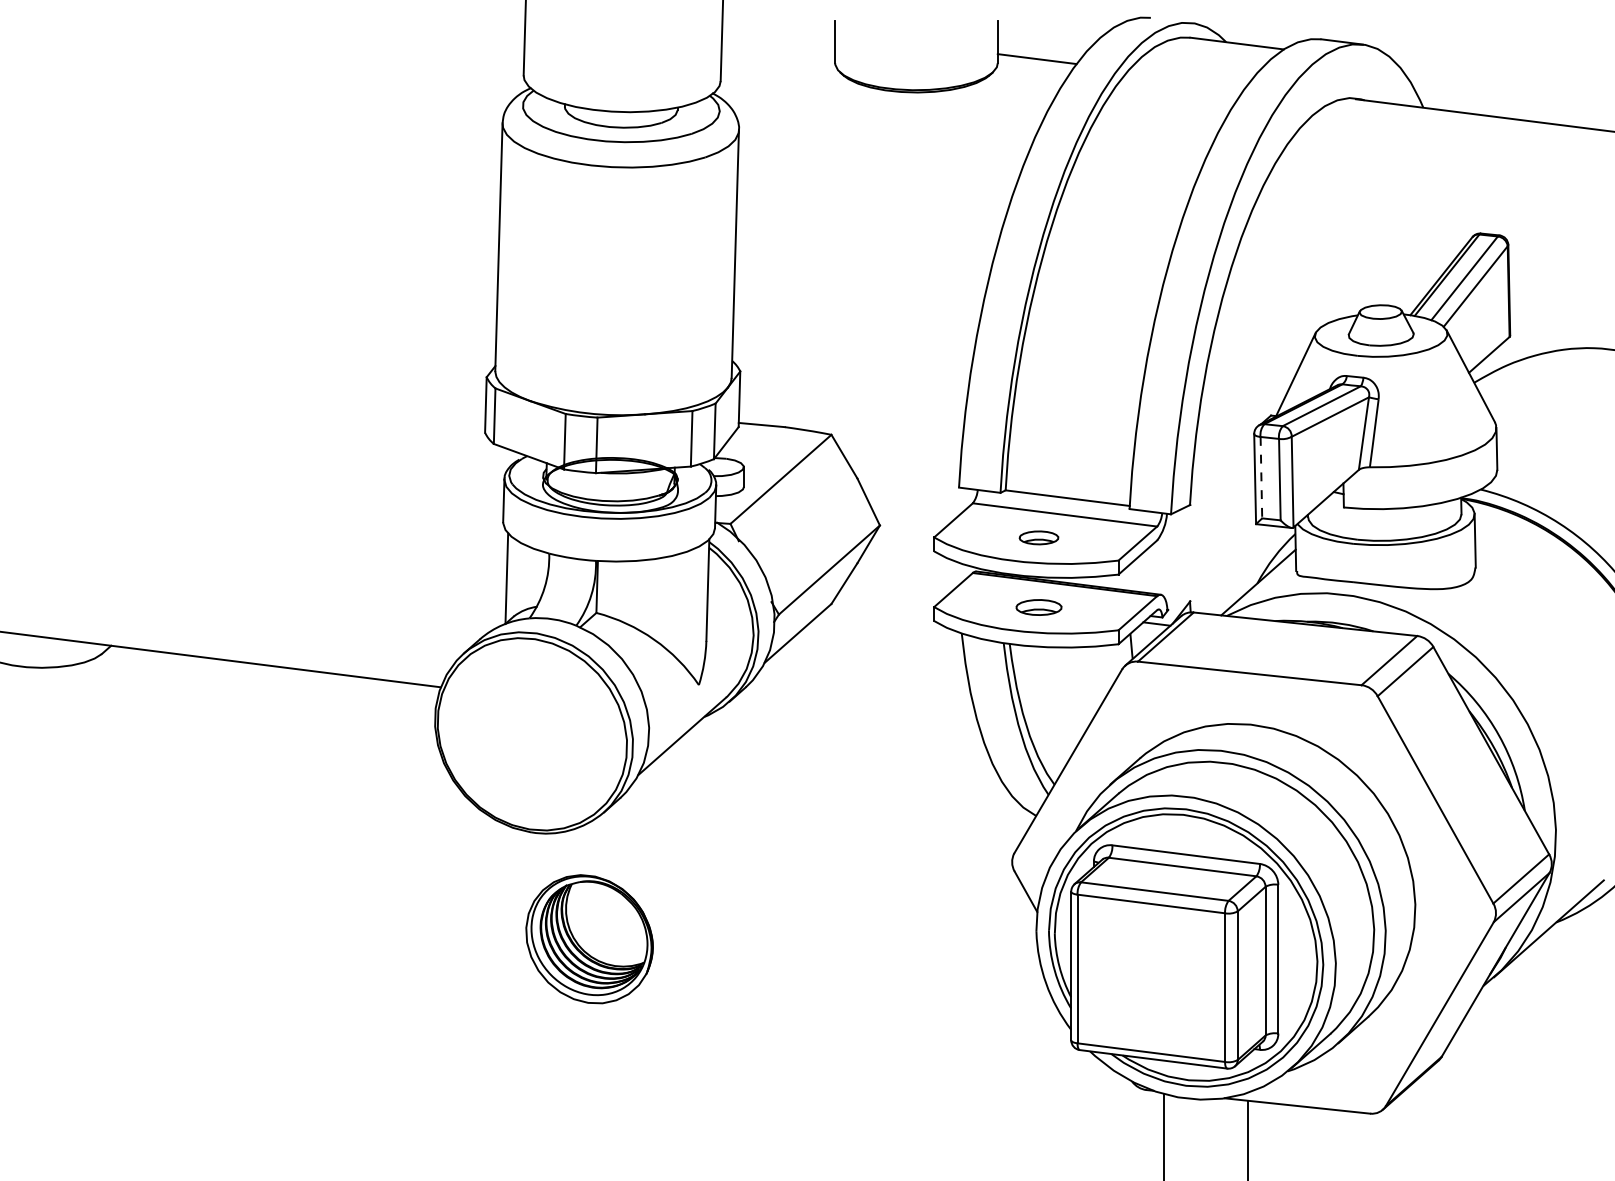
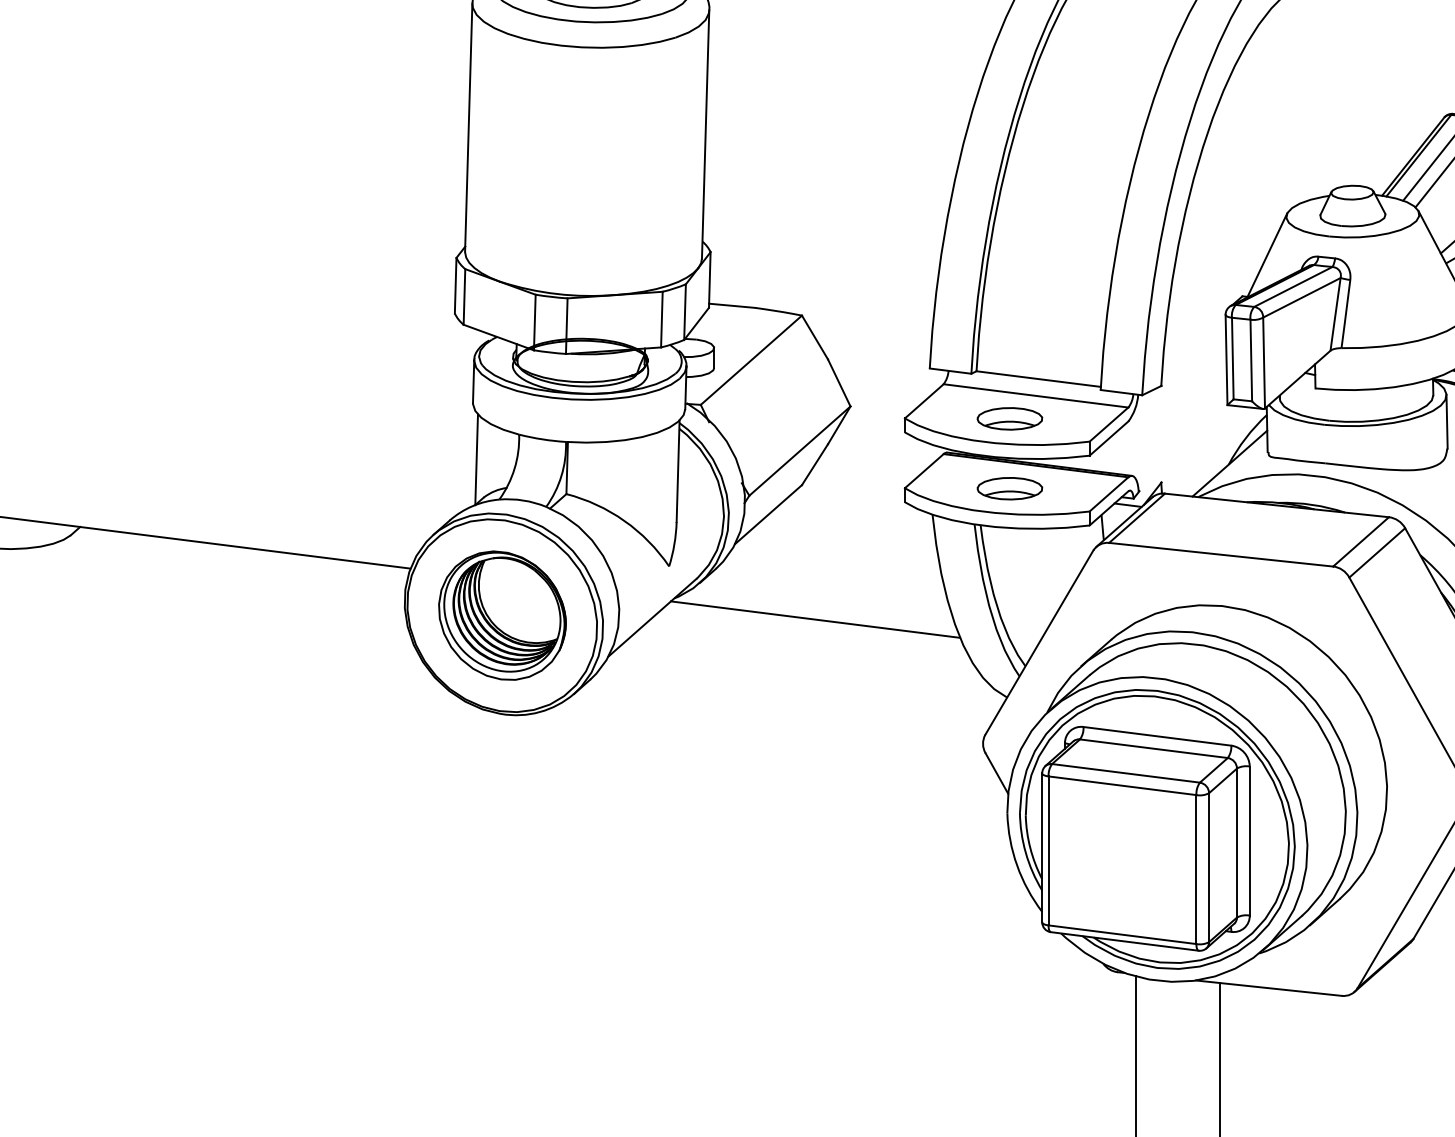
line: (1261, 477) -> (1232, 358), dashed -> solid
part: (1038, 537) -> (1009, 418), size x1.67
part: (1038, 607) -> (1009, 488), size x1.43
line: (844, 738) -> (815, 619), added
part: (589, 939) -> (502, 615), moved

